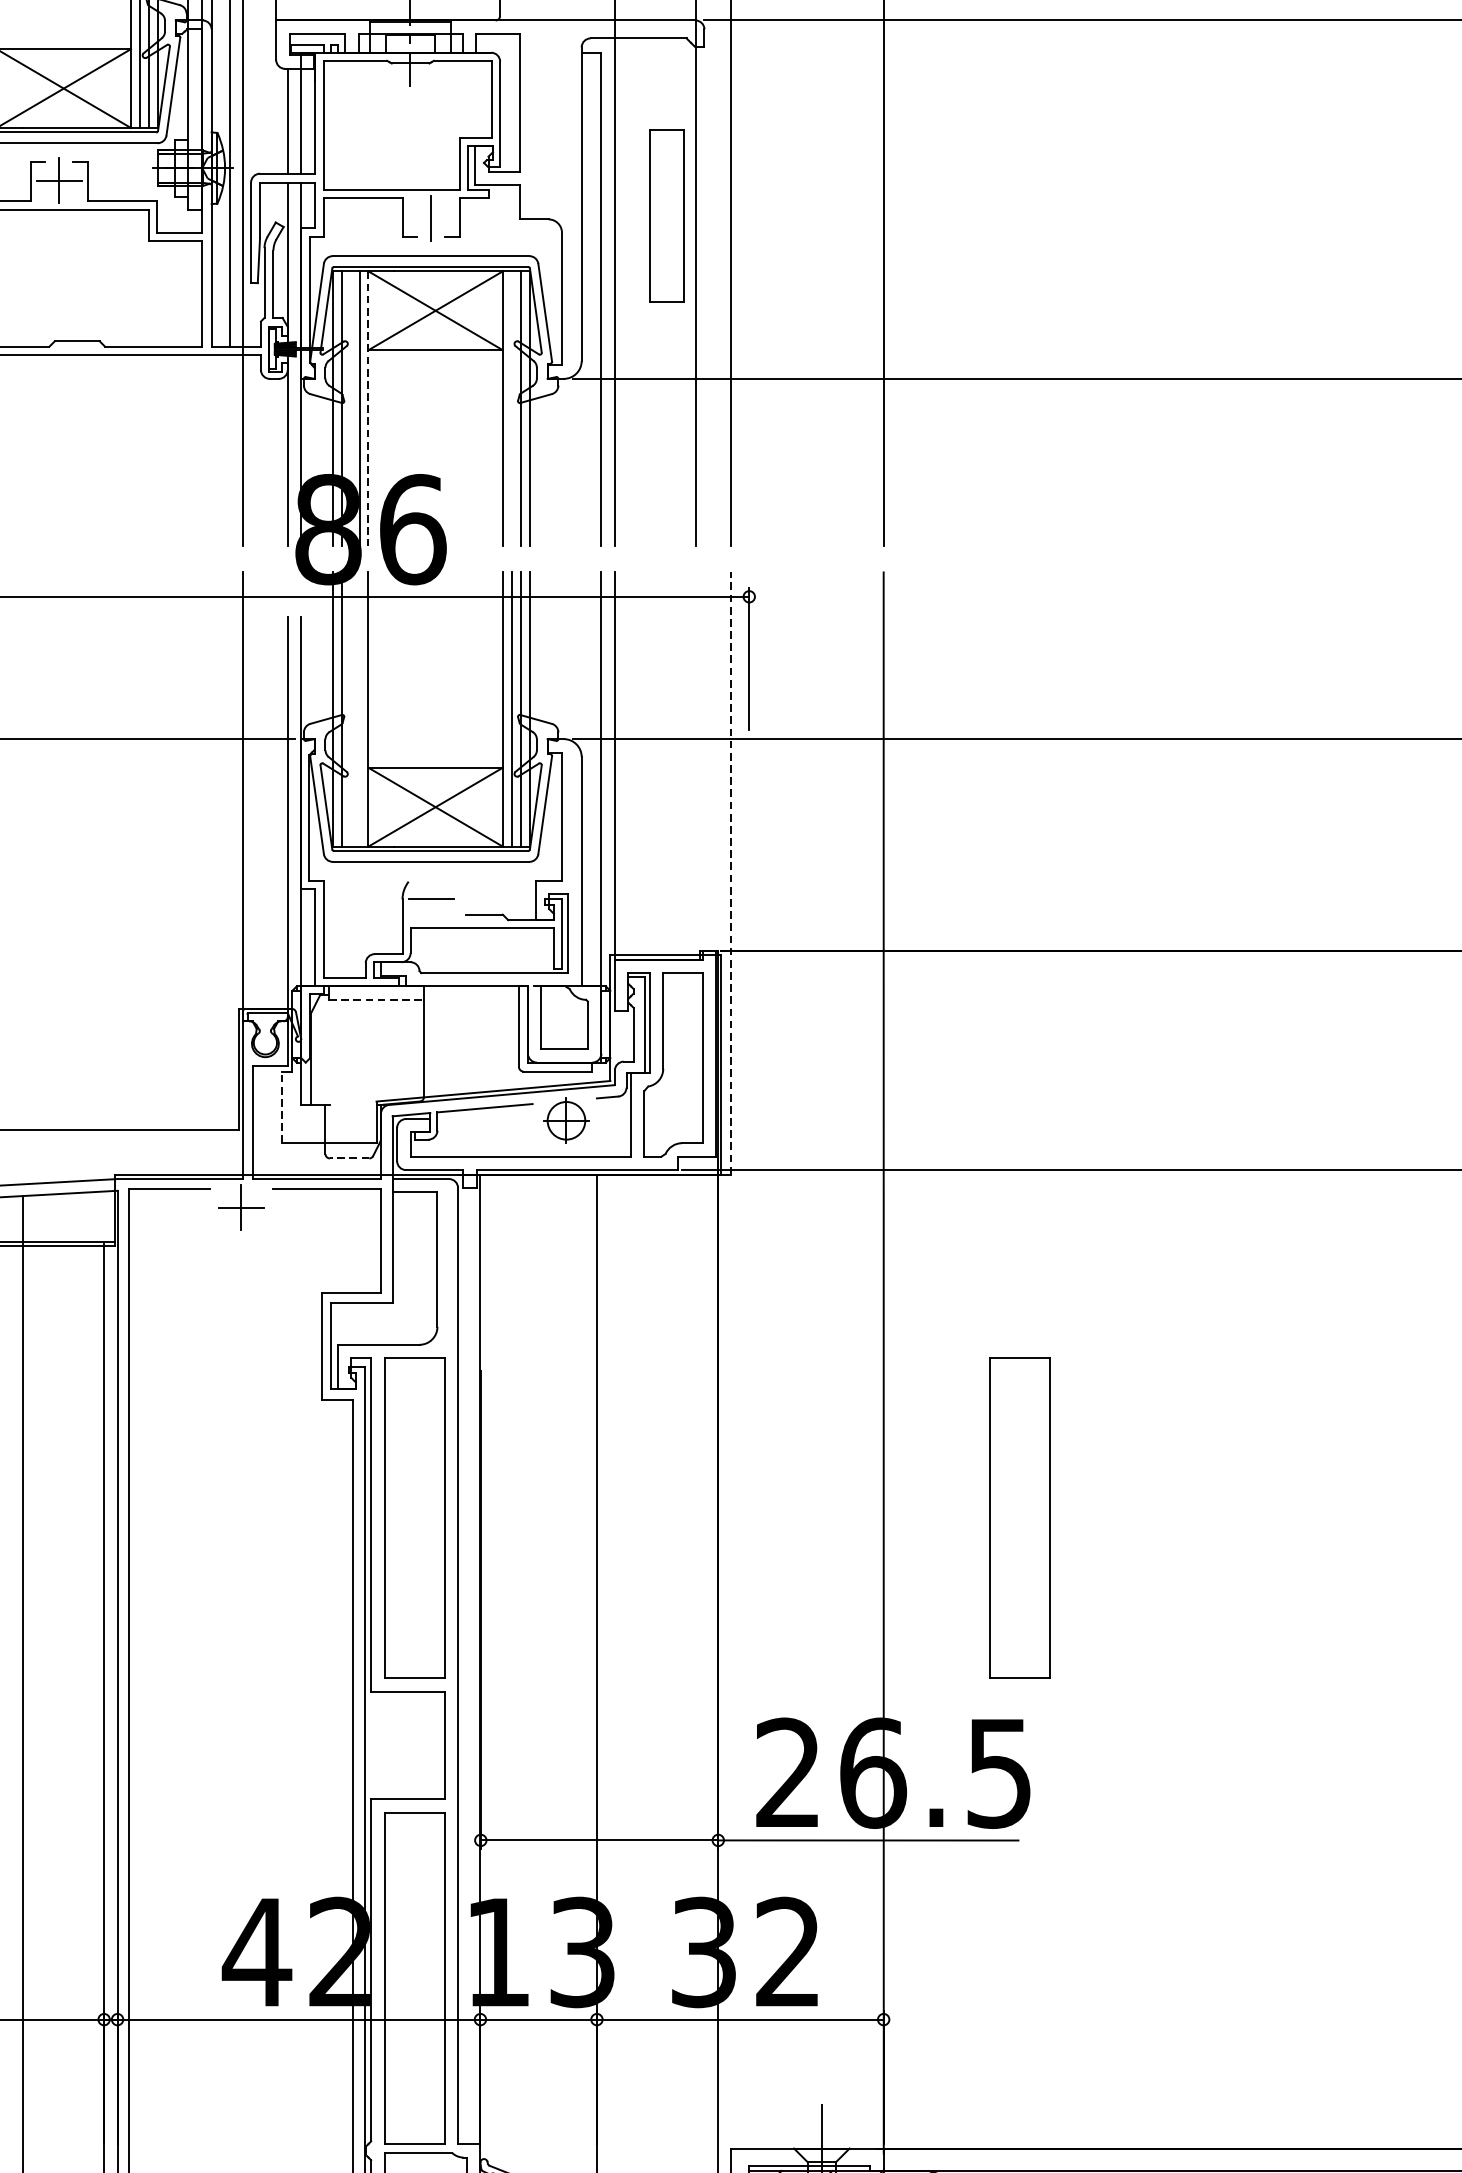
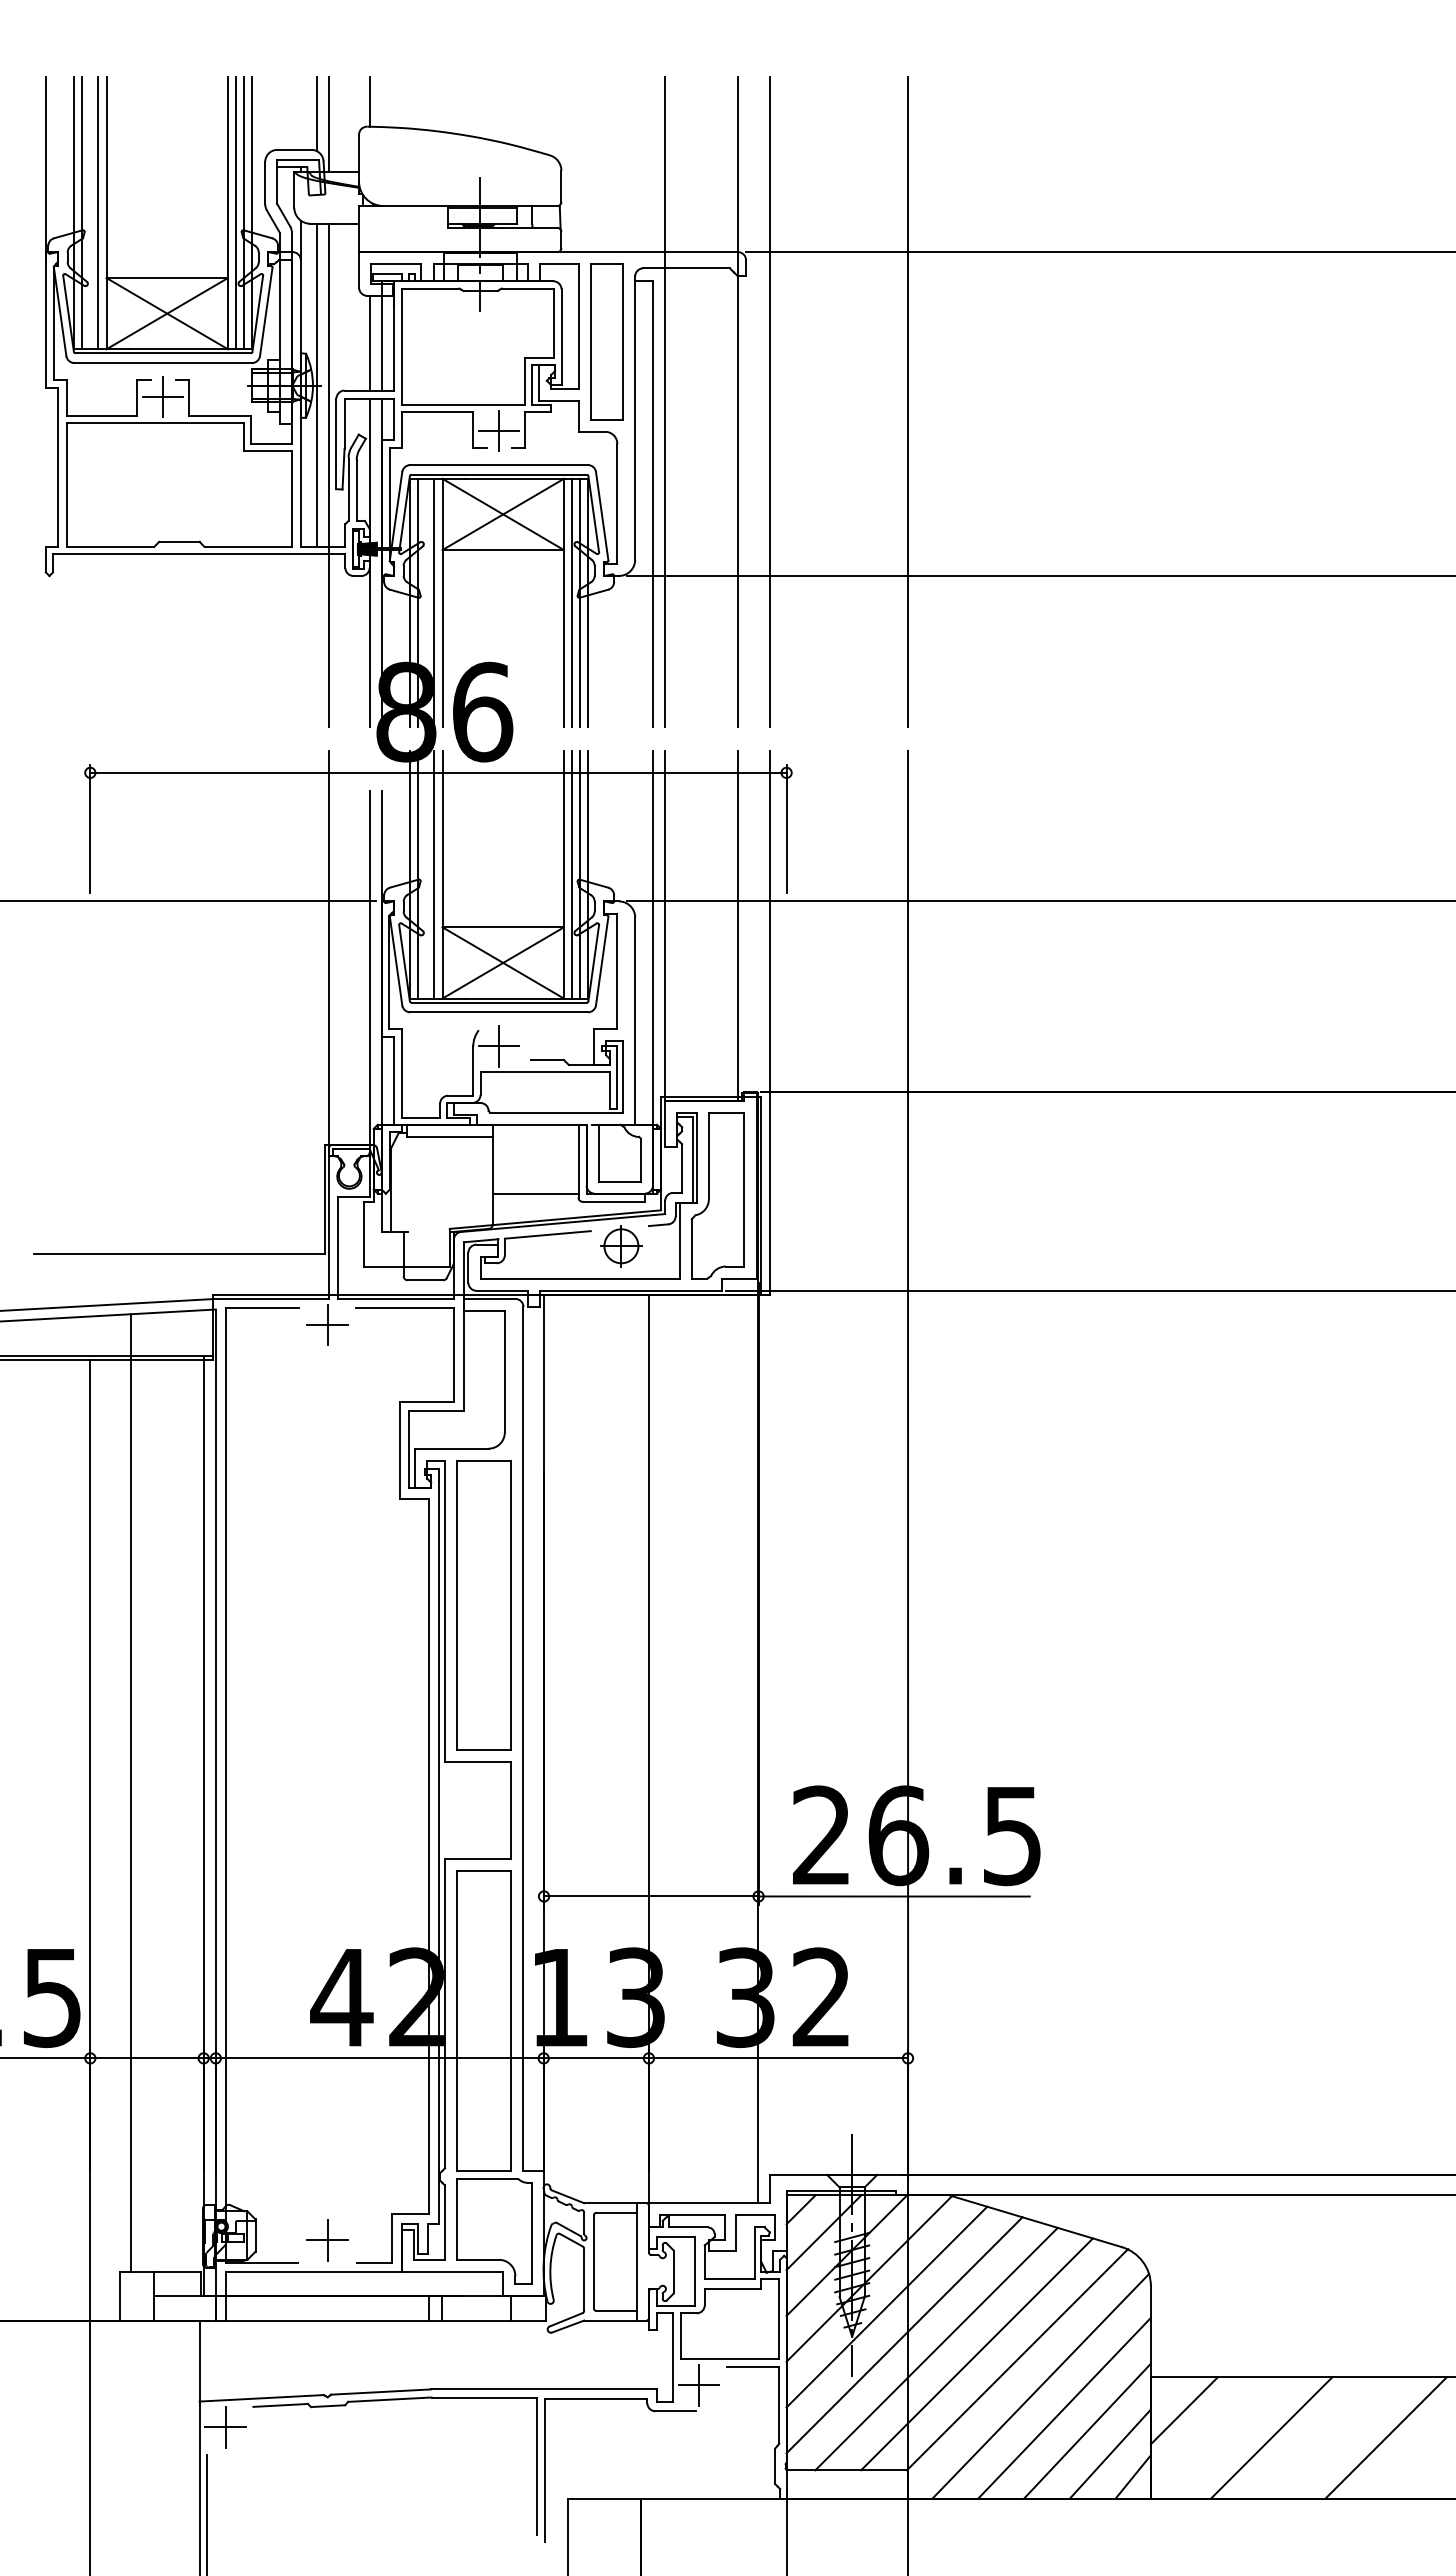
part: (666, 215) -> (606, 341), moved
line: (430, 219) -> (498, 431), added
line: (368, 408) -> (442, 602), dashed -> solid
line: (512, 408) -> (572, 602), added
line: (359, 709) -> (434, 874), added
line: (696, 765) -> (738, 925), added
line: (731, 873) -> (770, 1022), dashed -> solid
line: (431, 899) -> (499, 1046), added
line: (376, 1000) -> (449, 1137), dashed -> solid
line: (471, 1062) -> (535, 1193), added
line: (281, 1106) -> (363, 1233), dashed -> solid
line: (349, 1158) -> (425, 1280), dashed -> solid
part: (1019, 1518) -> (1030, 1605), removed

